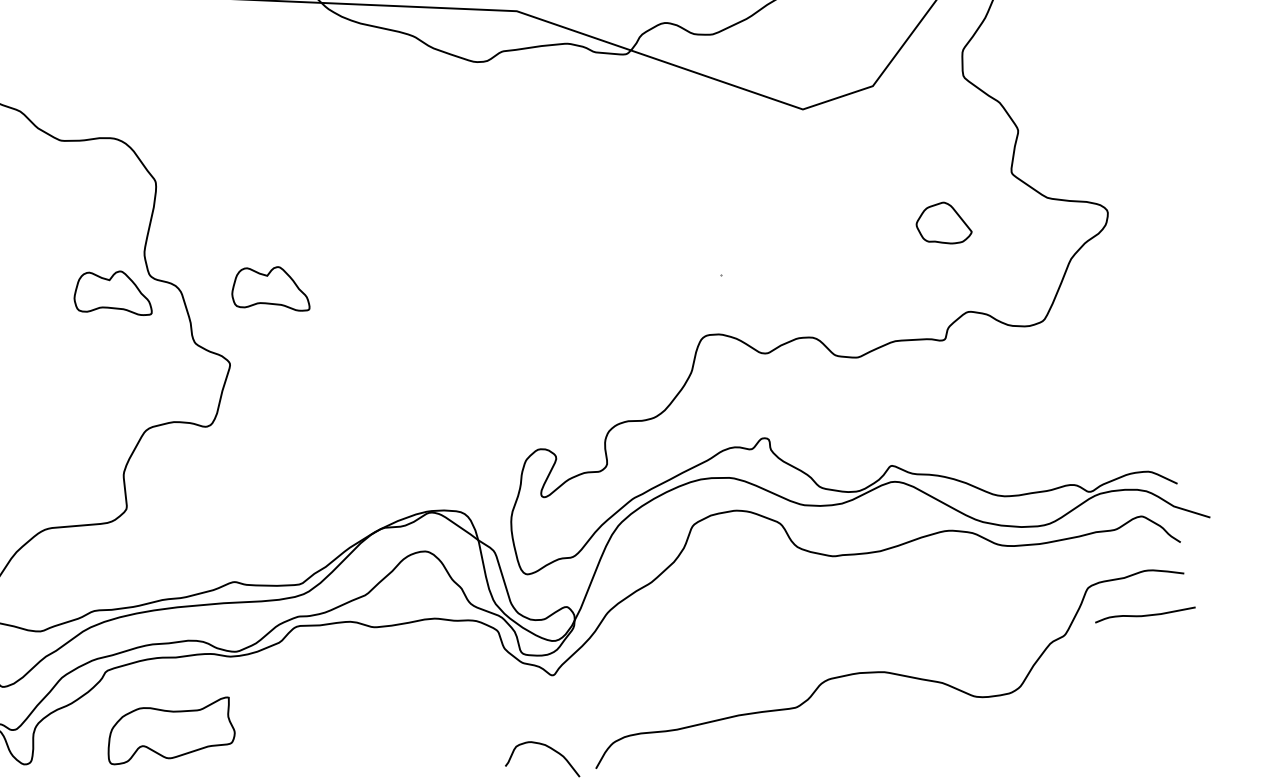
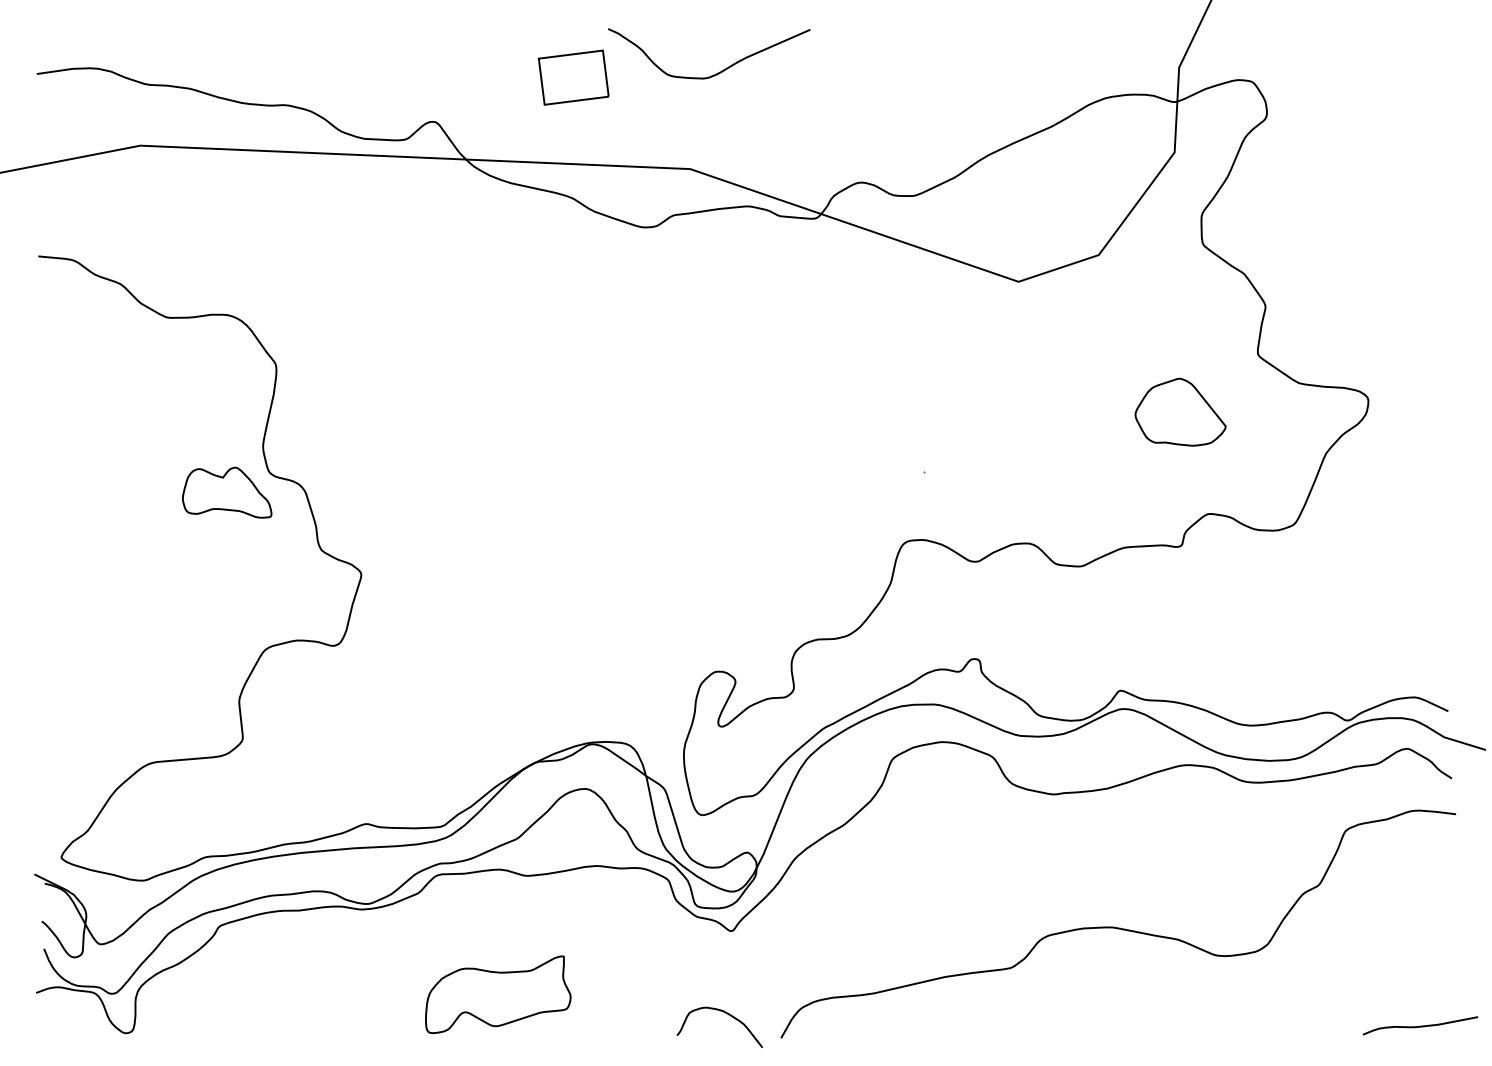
part: (944, 222) -> (1180, 411), size x1.43
part: (271, 288) -> (408, 487), removed
curve: (1145, 614) -> (1420, 1025), moved
part: (171, 730) -> (498, 994), moved

